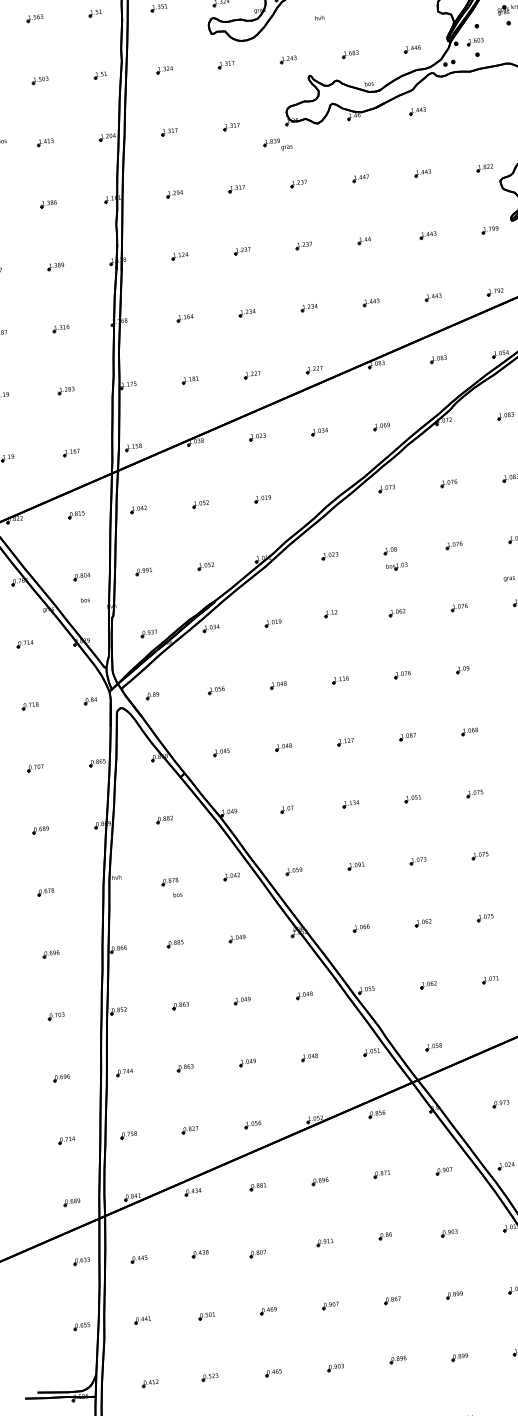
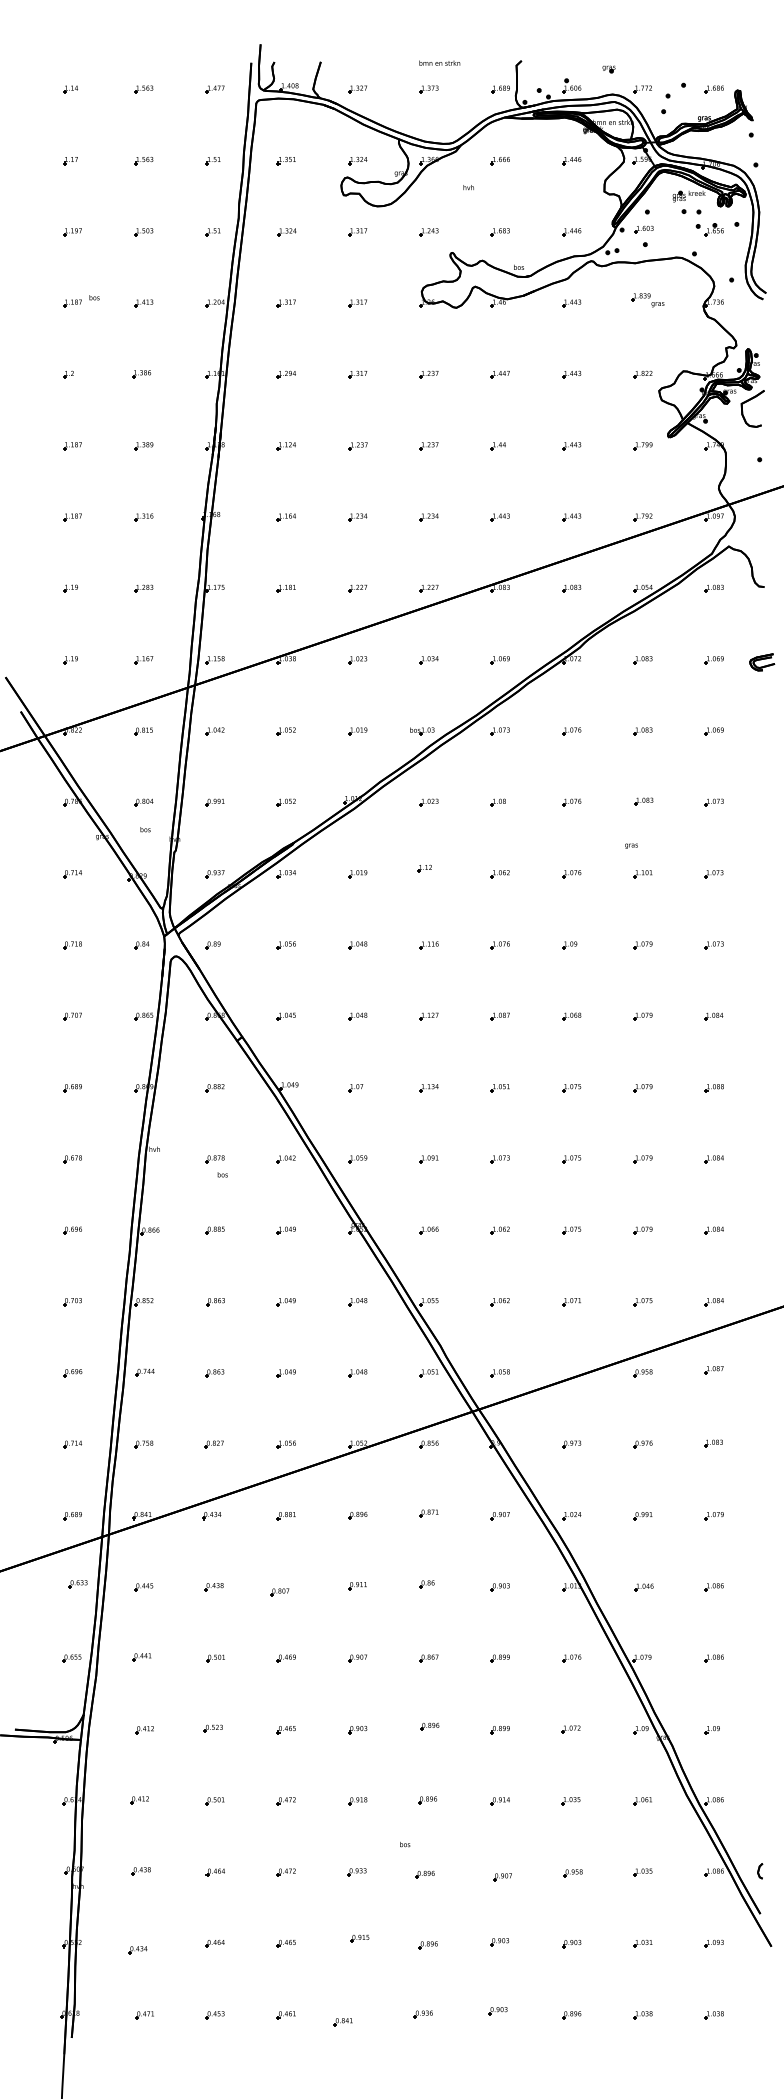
part: (277, 144) -> (647, 300), moved
part: (397, 566) -> (422, 731), moved

